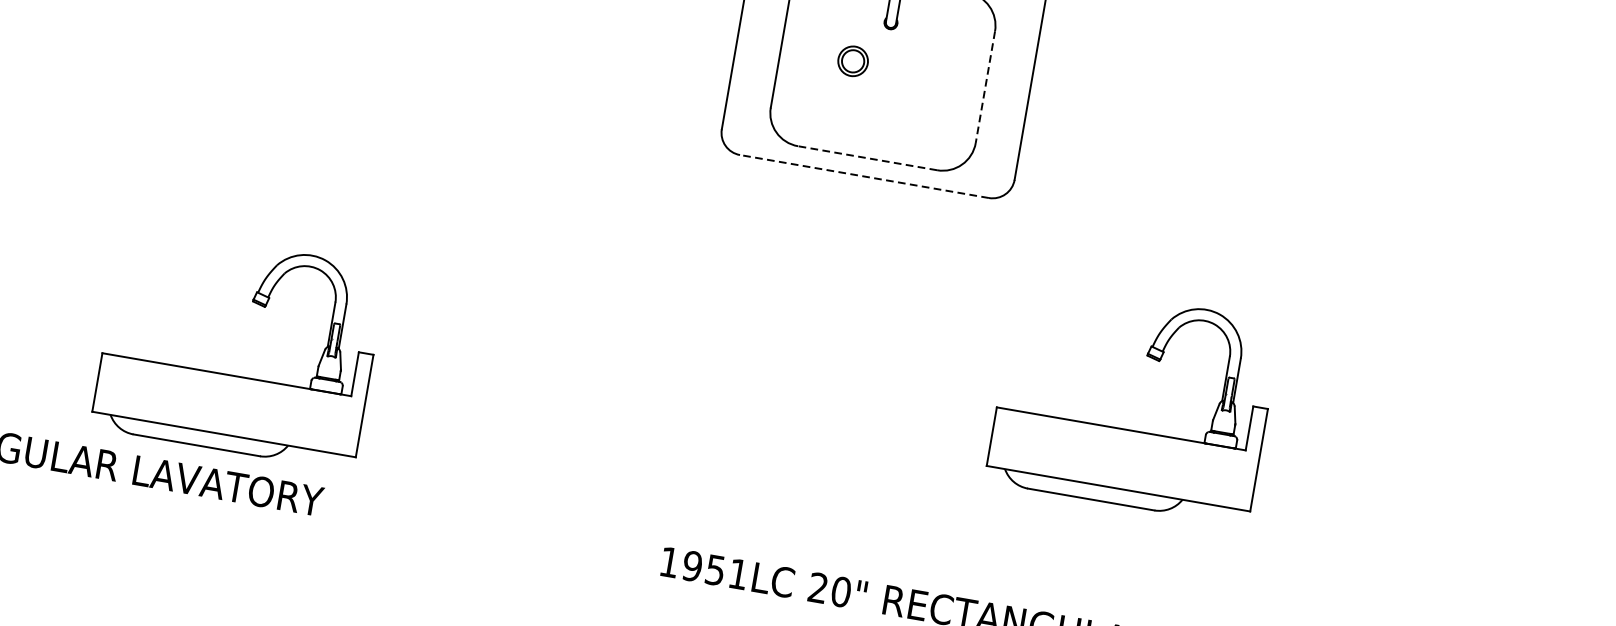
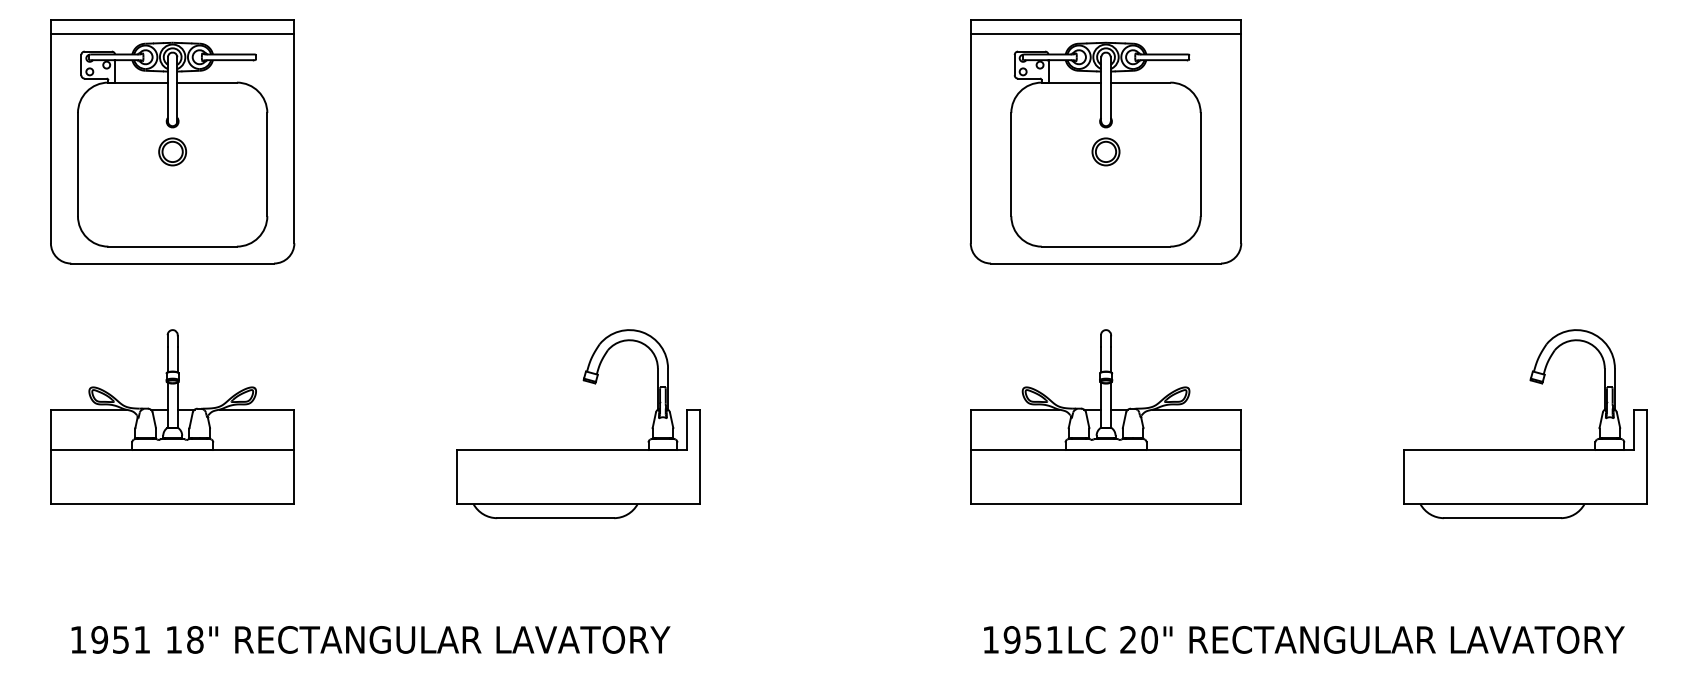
part: (852, 60) -> (1105, 151), moved
line: (985, 87) -> (1200, 164), dashed -> solid
line: (867, 158) -> (1105, 246), dashed -> solid
line: (864, 176) -> (1106, 263), dashed -> solid
part: (835, 341) -> (1105, 416), added
part: (234, 375) -> (578, 449), moved
part: (1128, 429) -> (1525, 449), moved

